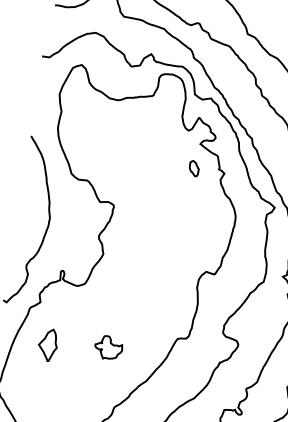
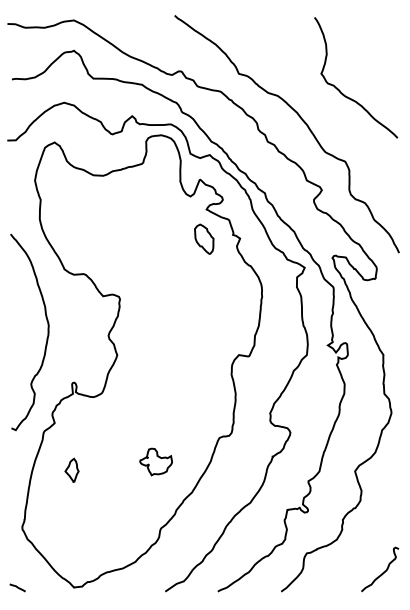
part: (194, 168) -> (204, 238), size x1.67
part: (47, 343) -> (71, 469), size x0.62
part: (108, 347) -> (155, 461), moved

